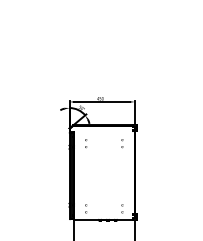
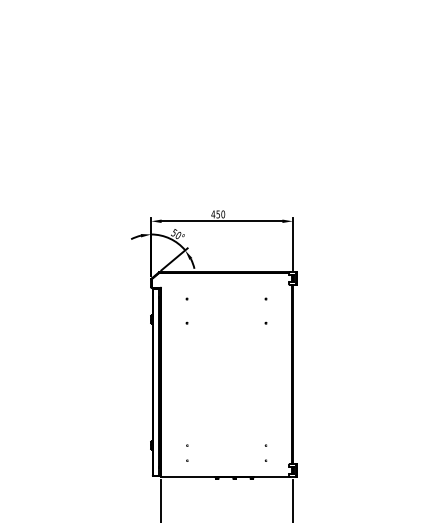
part: (86, 143) -> (187, 311), size x1.6
part: (122, 143) -> (266, 311), size x1.6

